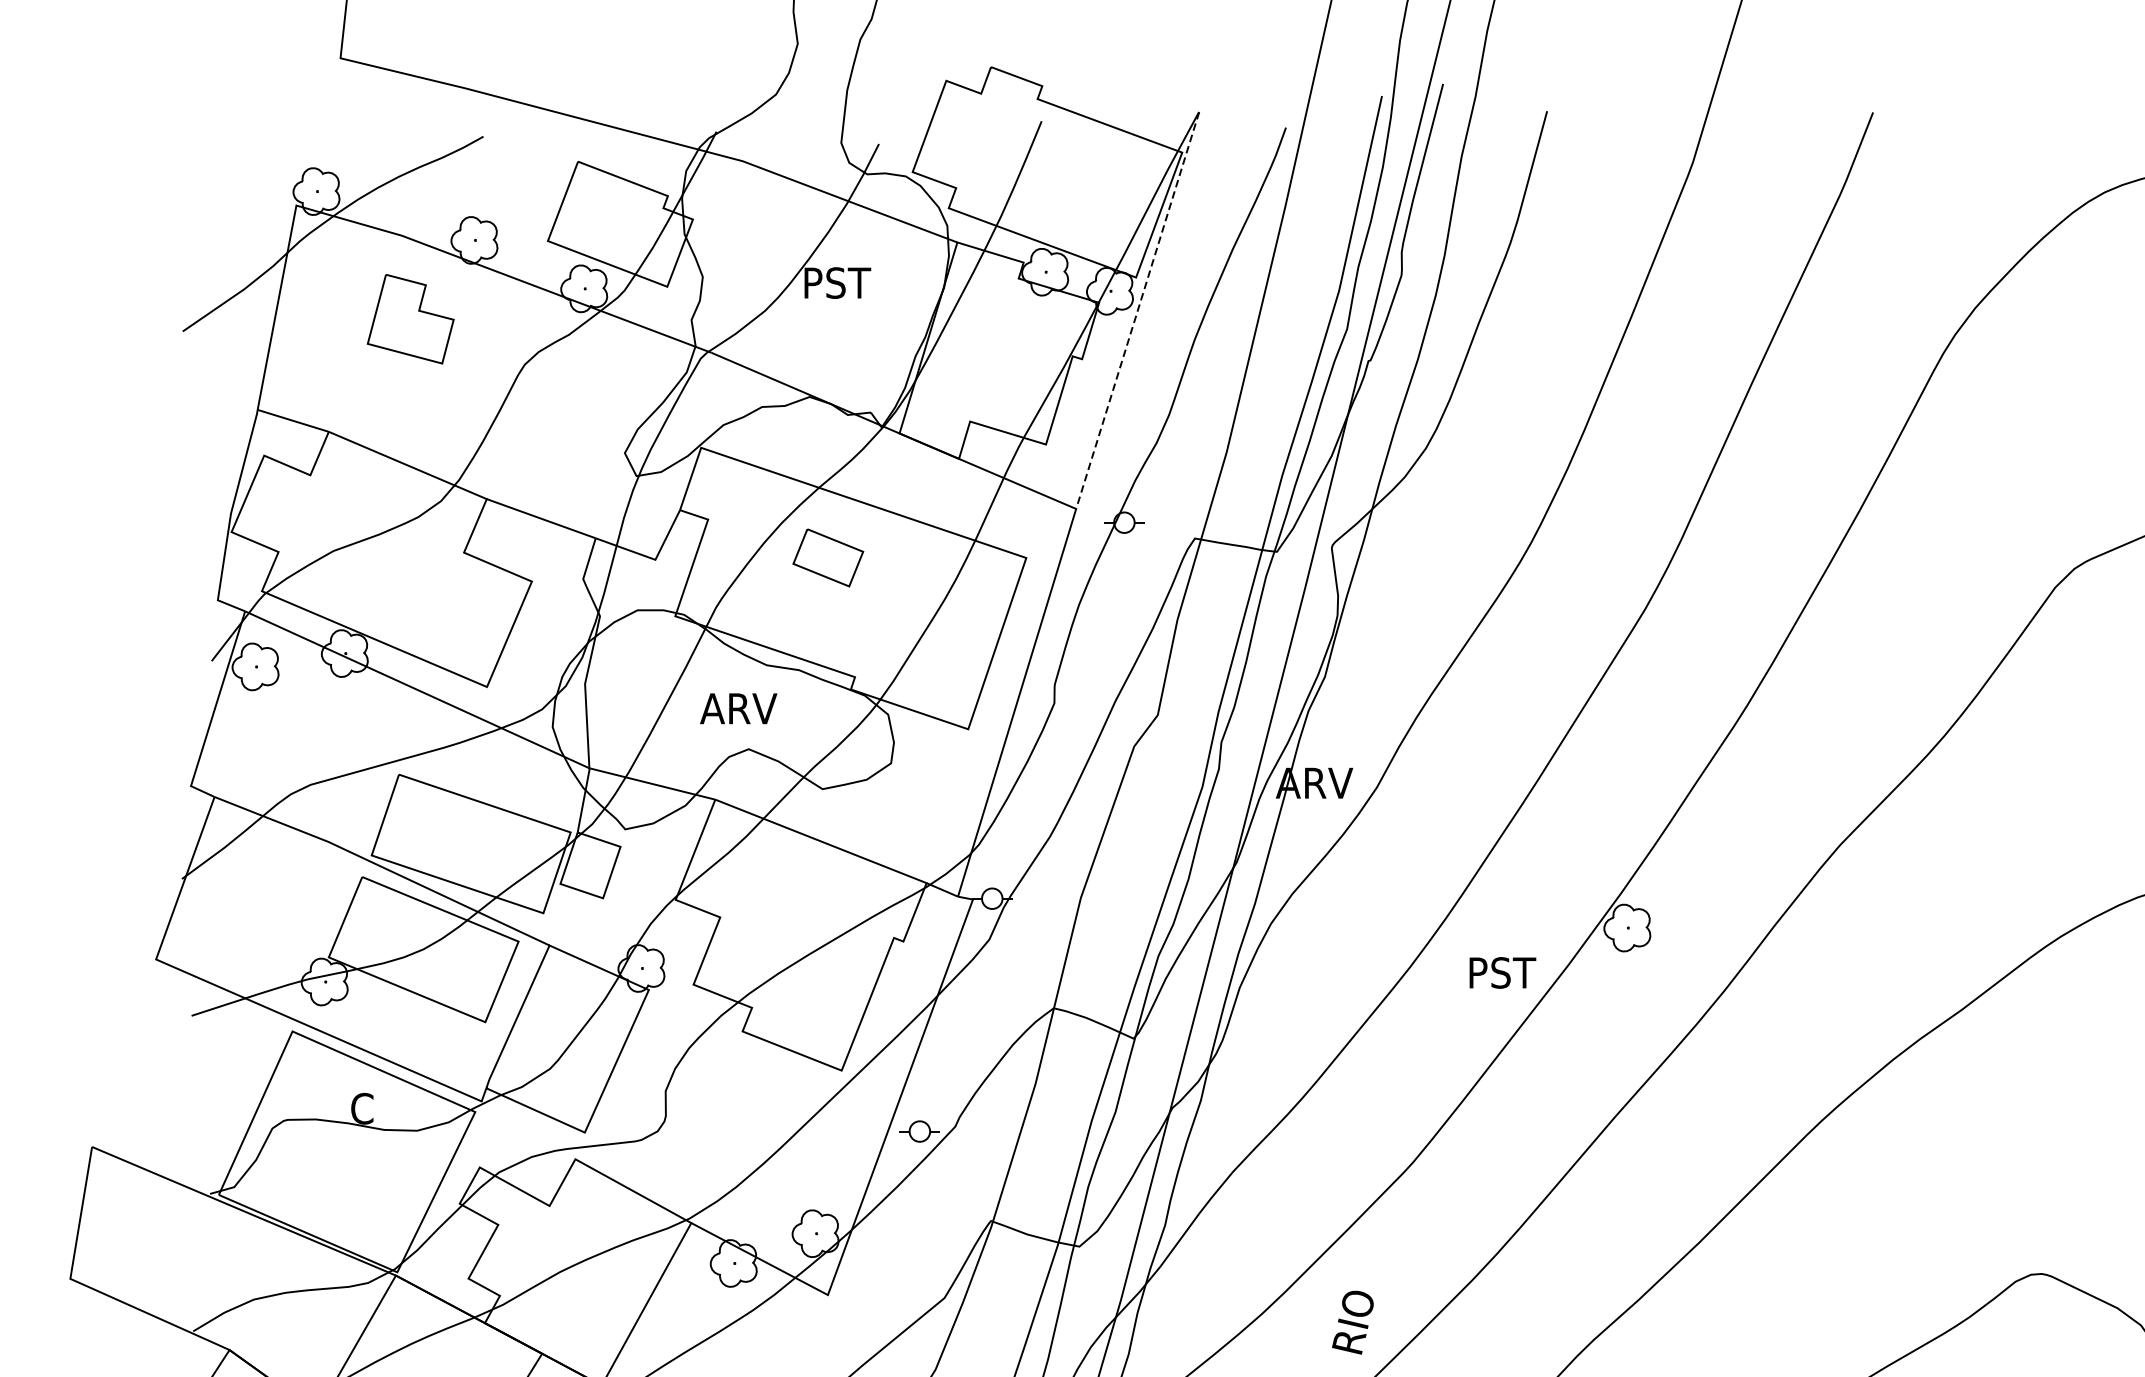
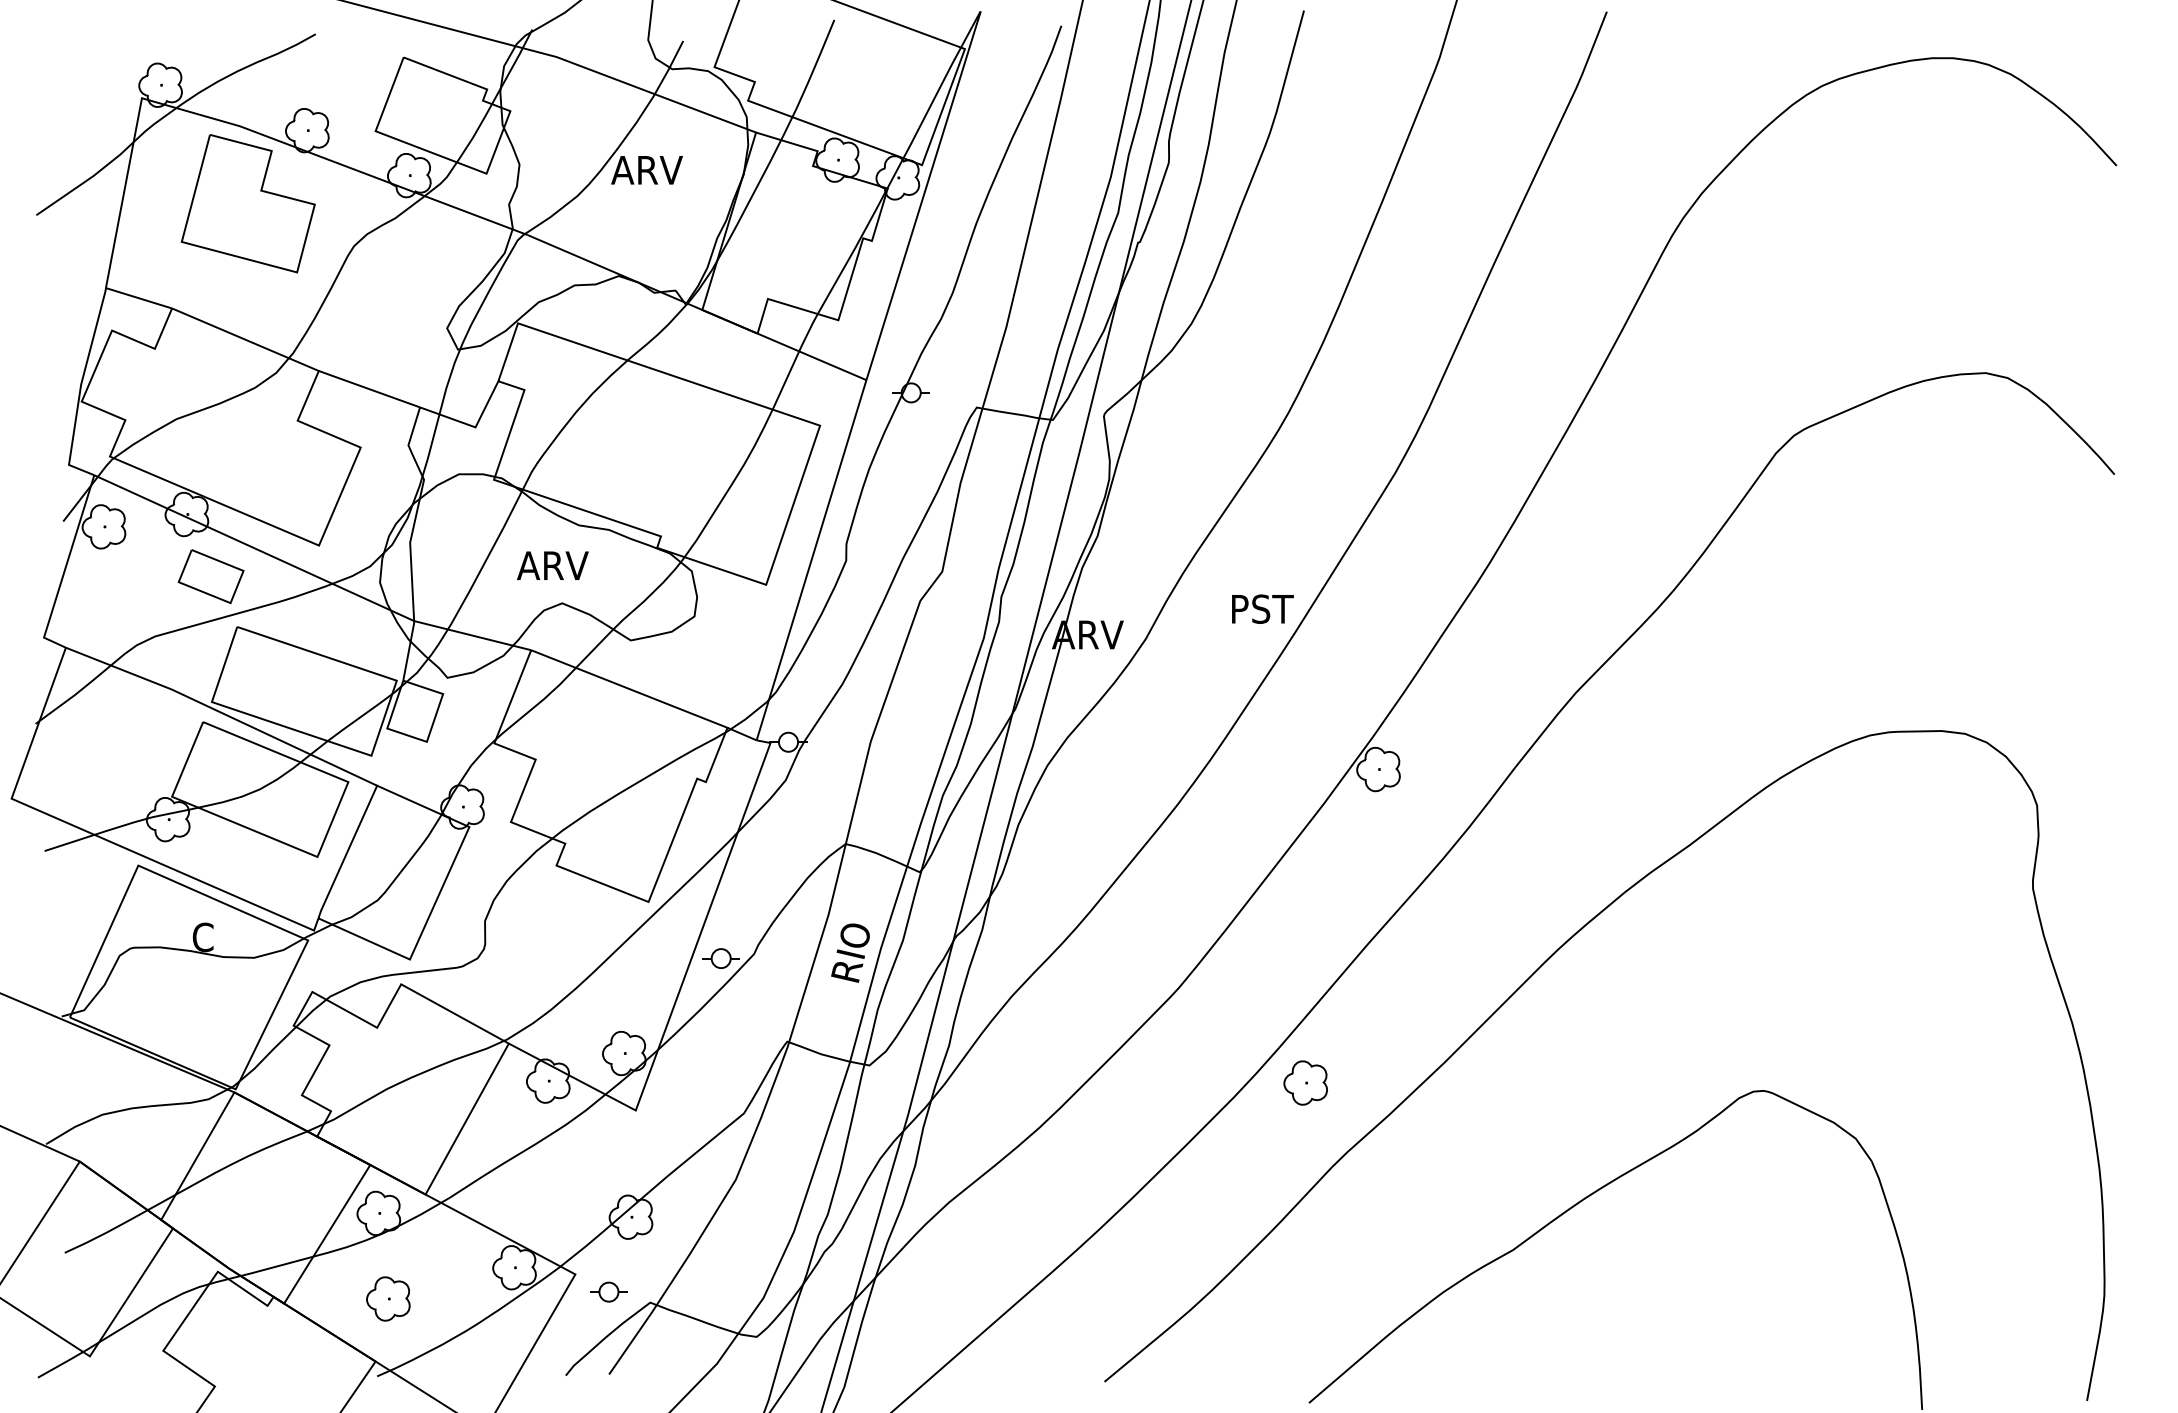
text: (839, 283) -> (646, 170), PST -> ARV
line: (1137, 310) -> (923, 195), dashed -> solid
part: (410, 318) -> (247, 203), size x1.67
part: (827, 557) -> (210, 576), moved
text: (1502, 972) -> (1262, 608), moved
part: (1548, 1264) -> (1305, 1082), added
text: (1352, 1321) -> (850, 952), moved

